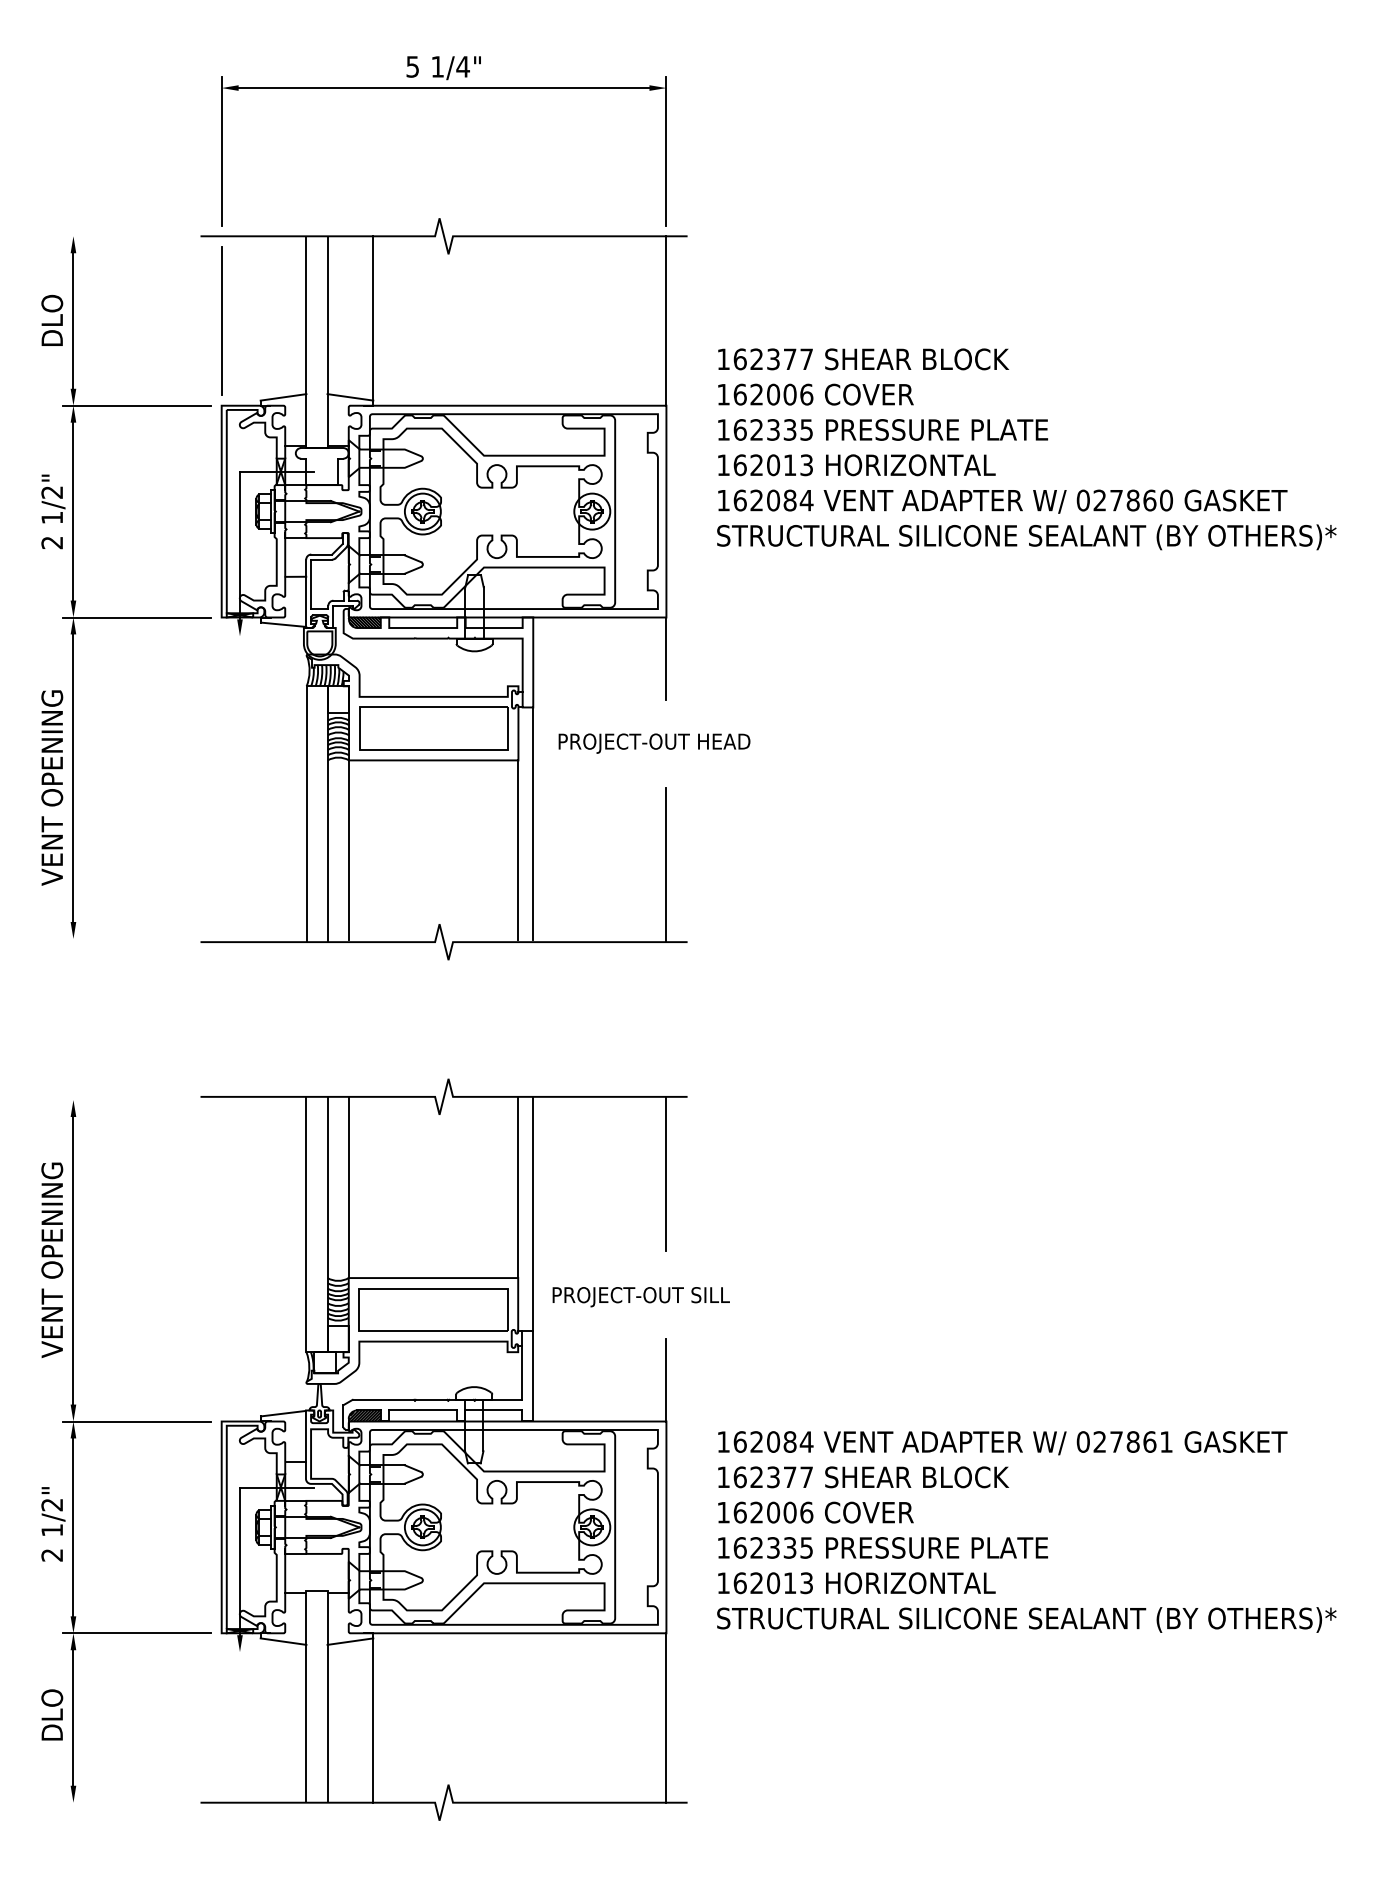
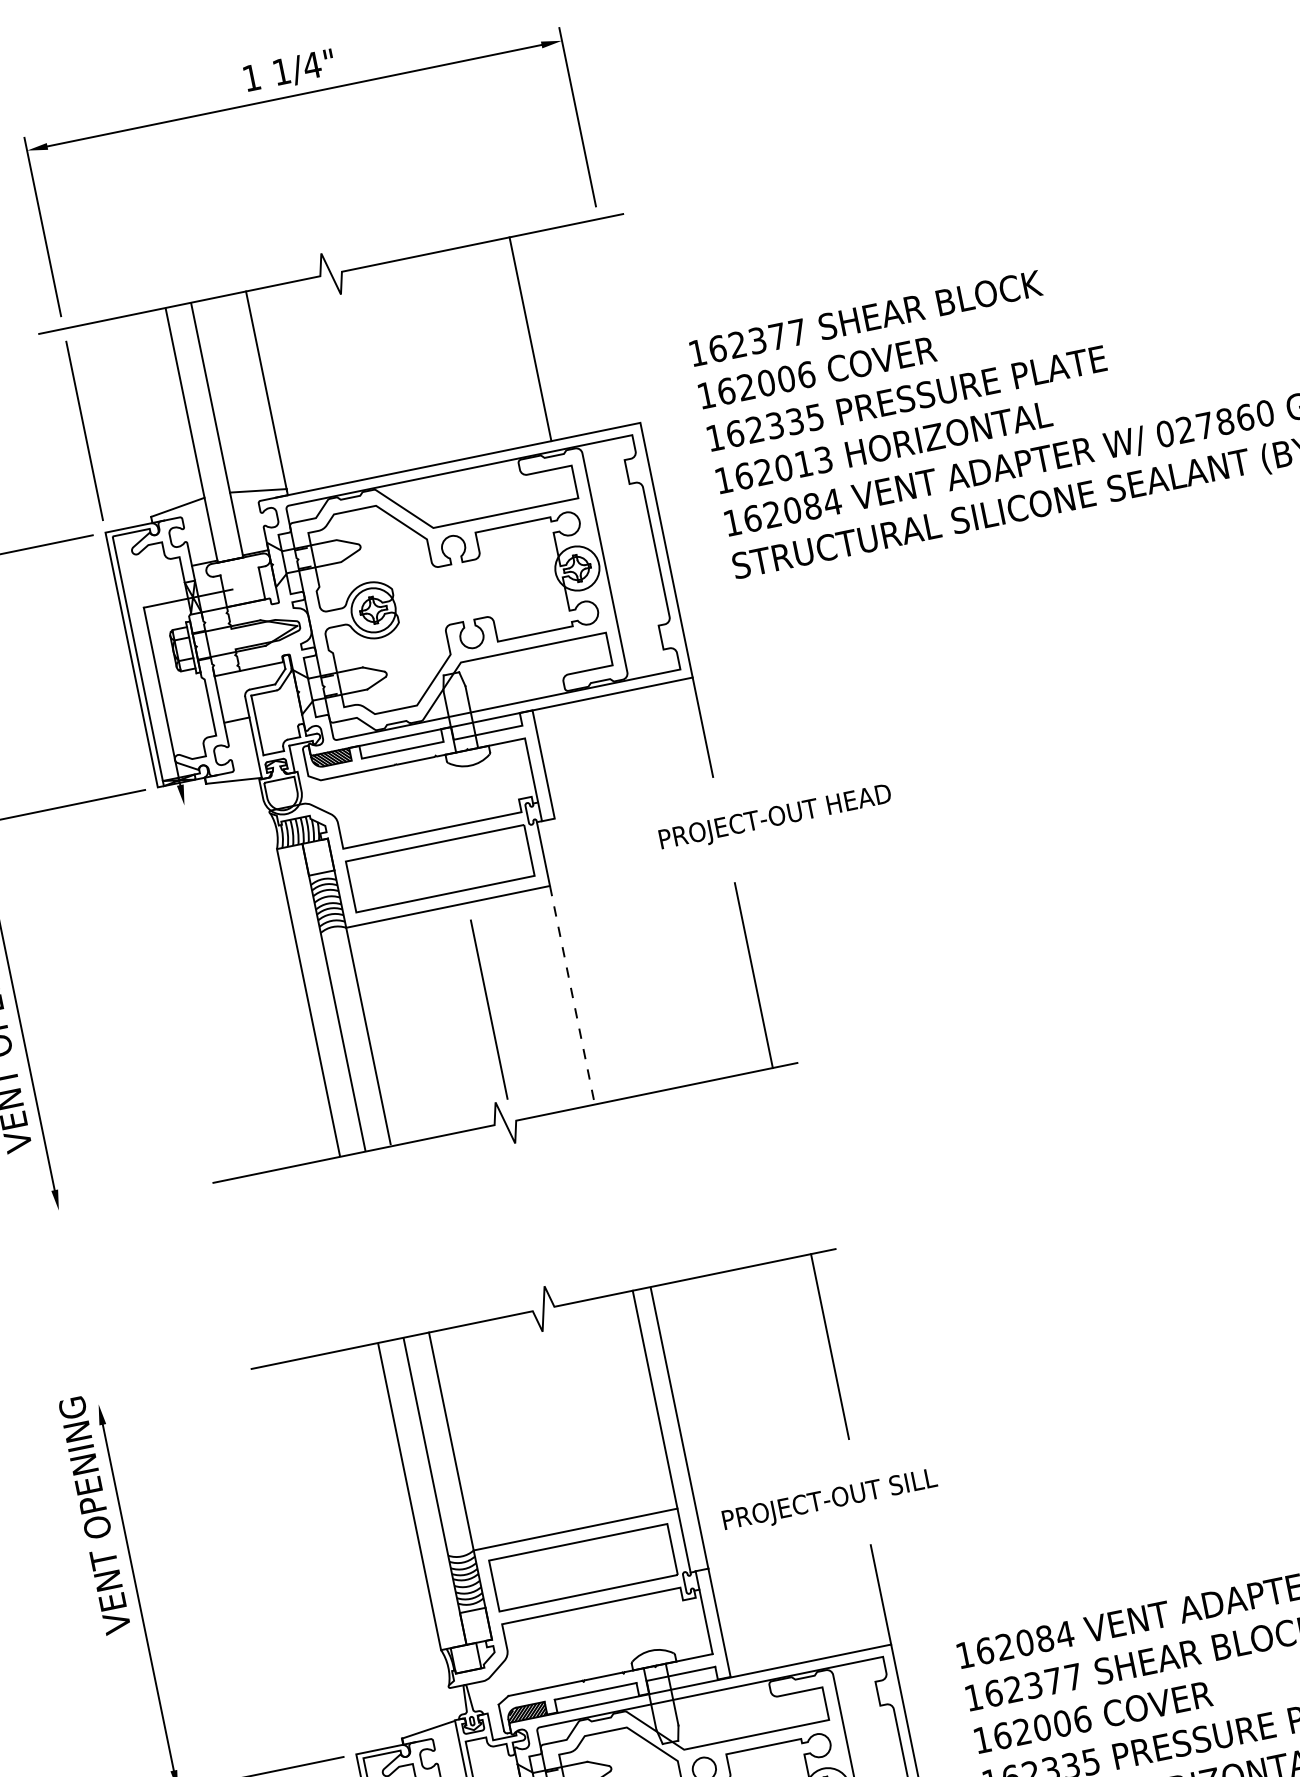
text: (412, 66) -> (251, 77), 5 -> 1
line: (666, 320) -> (530, 338), moved
text: (654, 743) -> (775, 818), moved
line: (533, 823) -> (583, 958), removed
line: (449, 848) -> (488, 1008), added
line: (518, 850) -> (572, 994), solid -> dashed
text: (52, 1259) -> (95, 1514), moved

